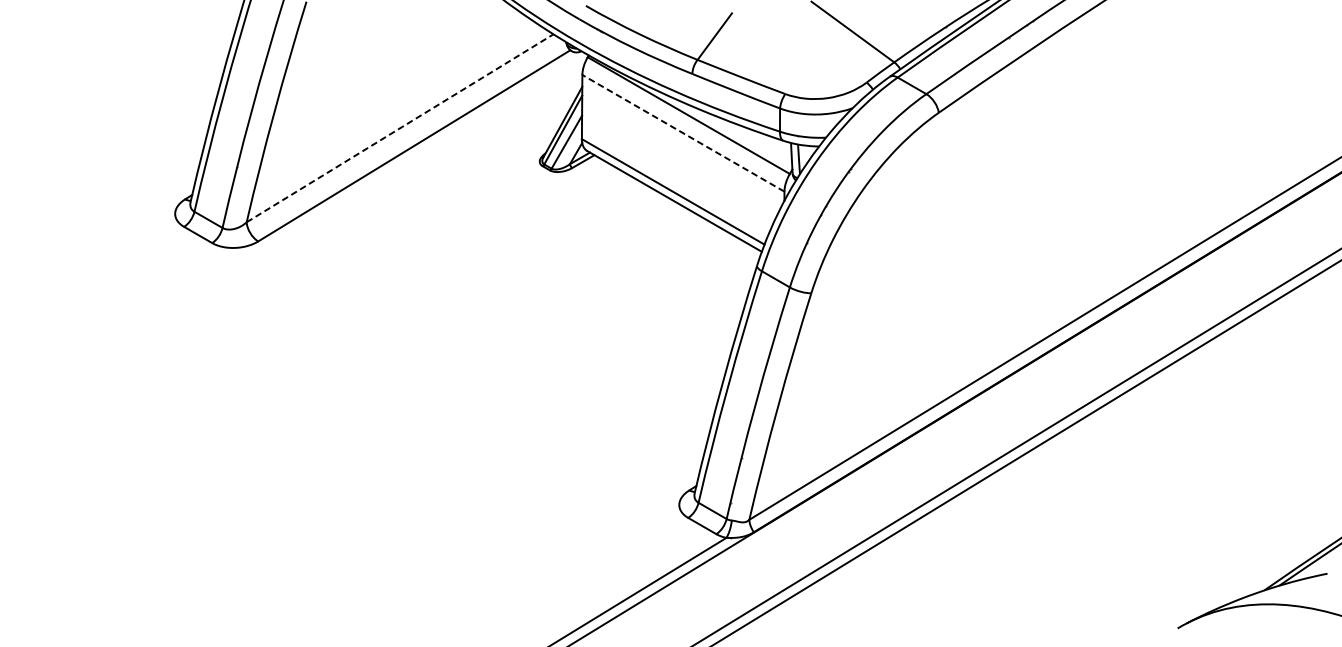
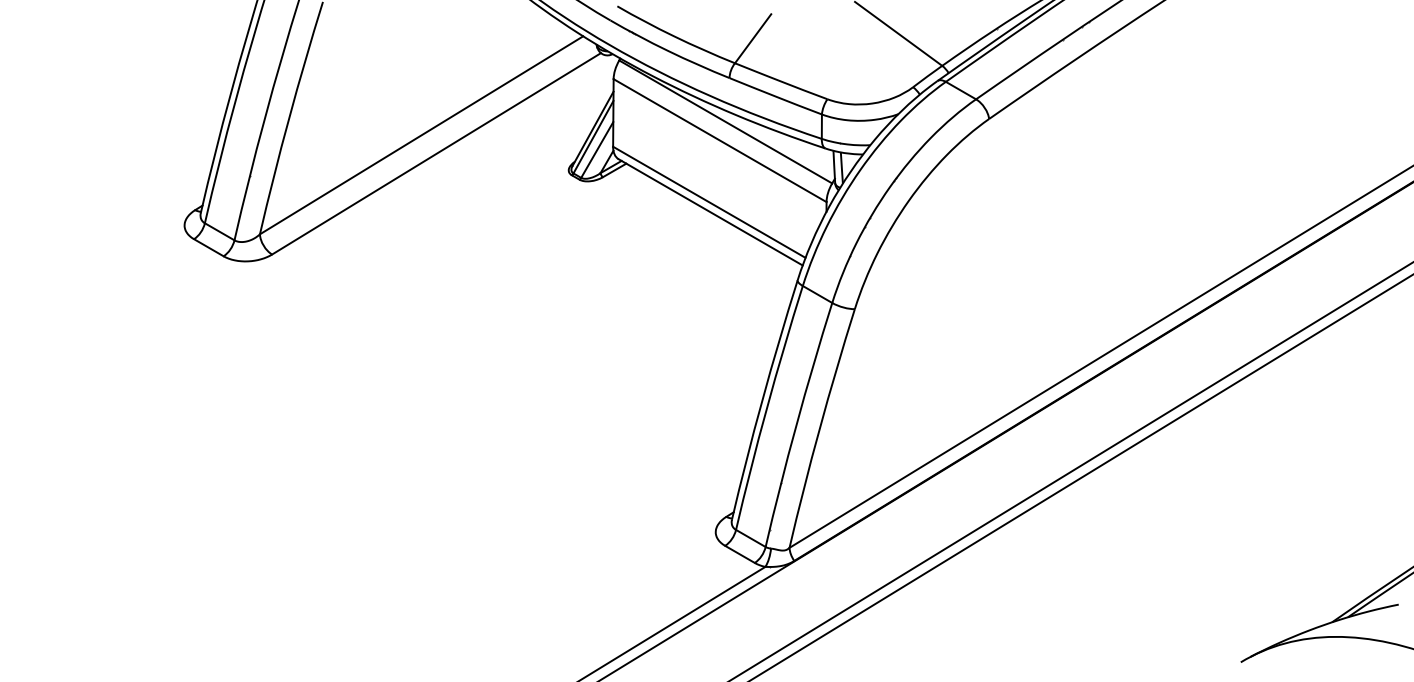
line: (400, 128) -> (421, 135), dashed -> solid
line: (683, 133) -> (720, 140), dashed -> solid

